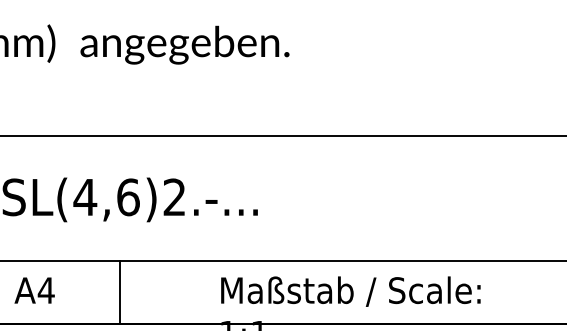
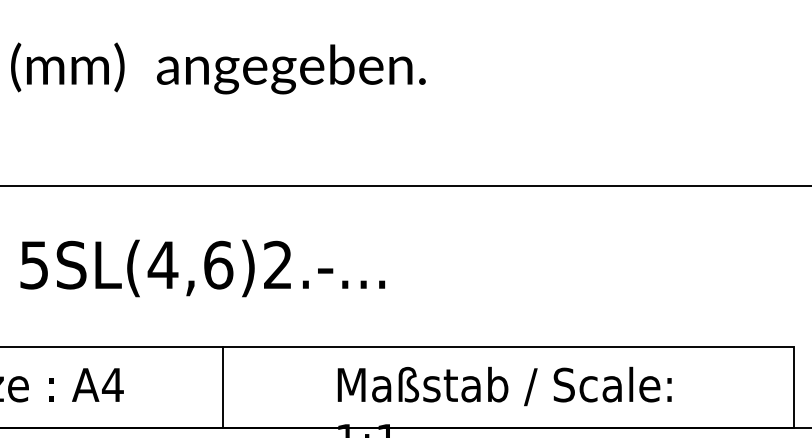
line: (119, 292) -> (222, 387), moved

